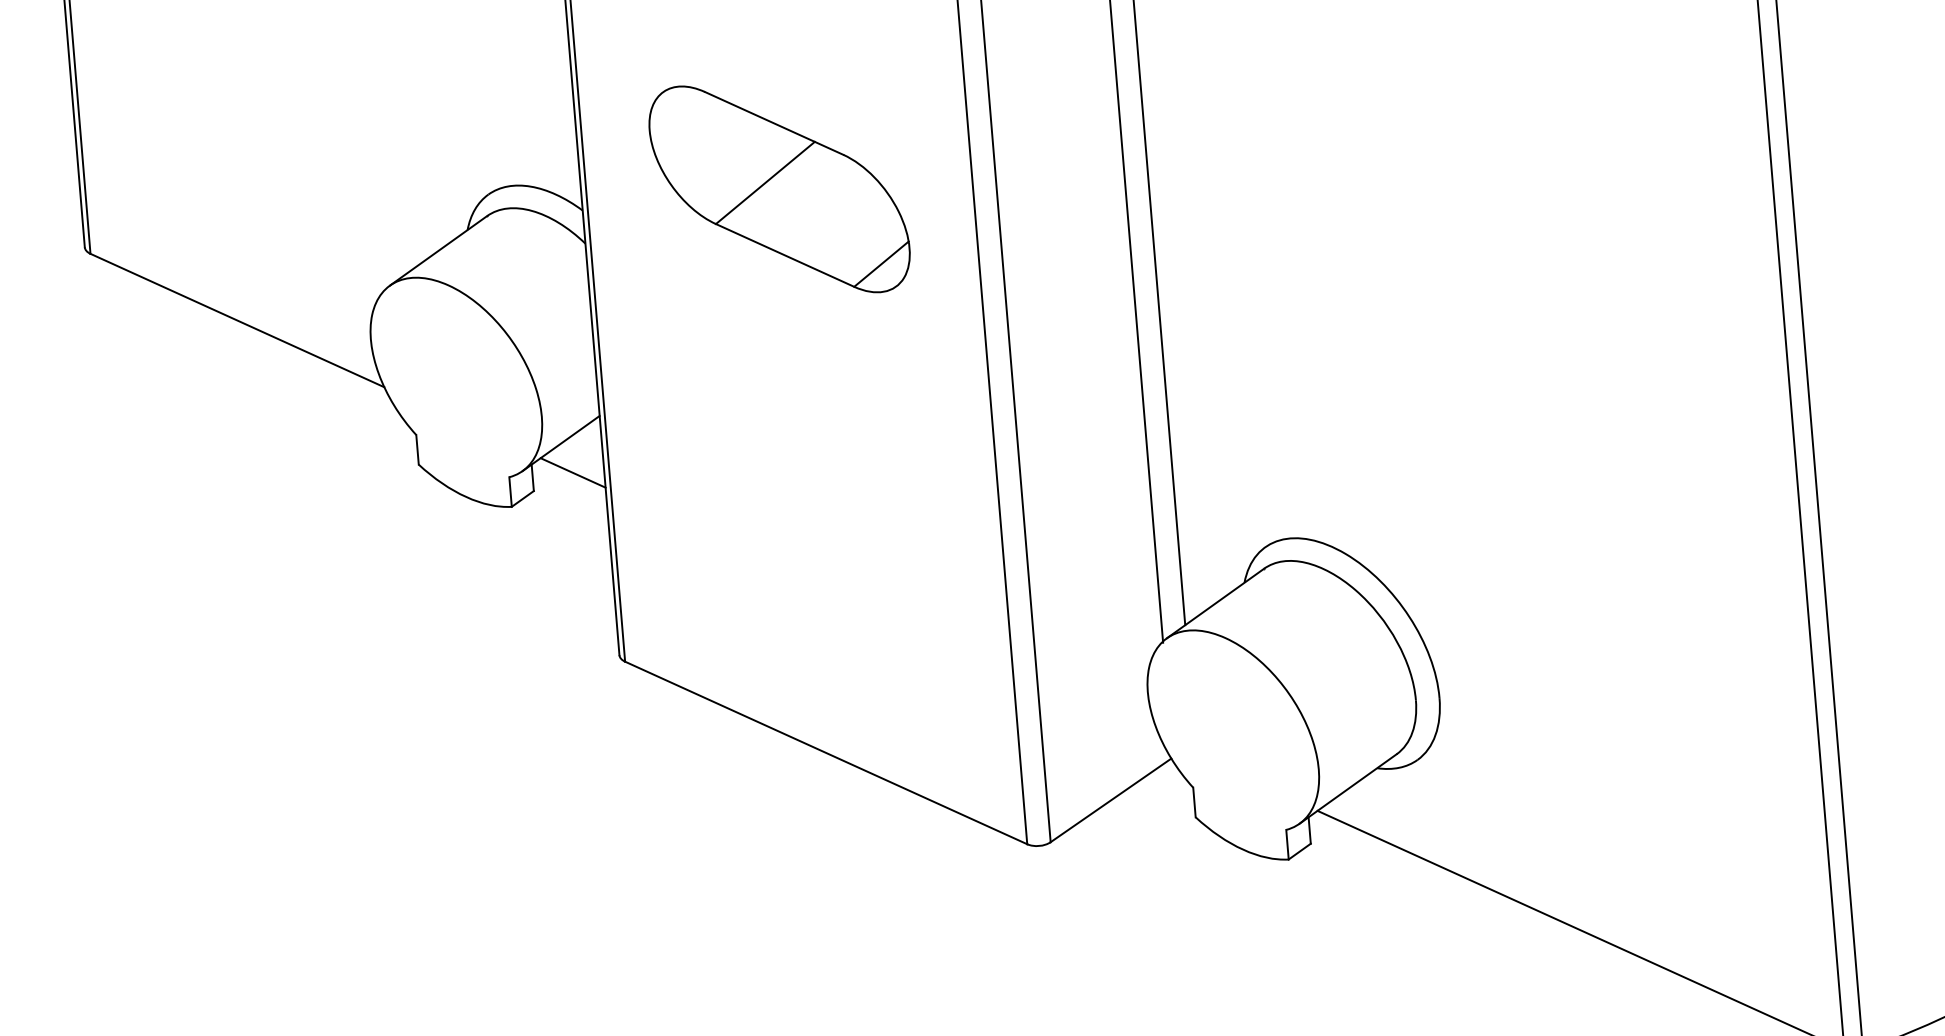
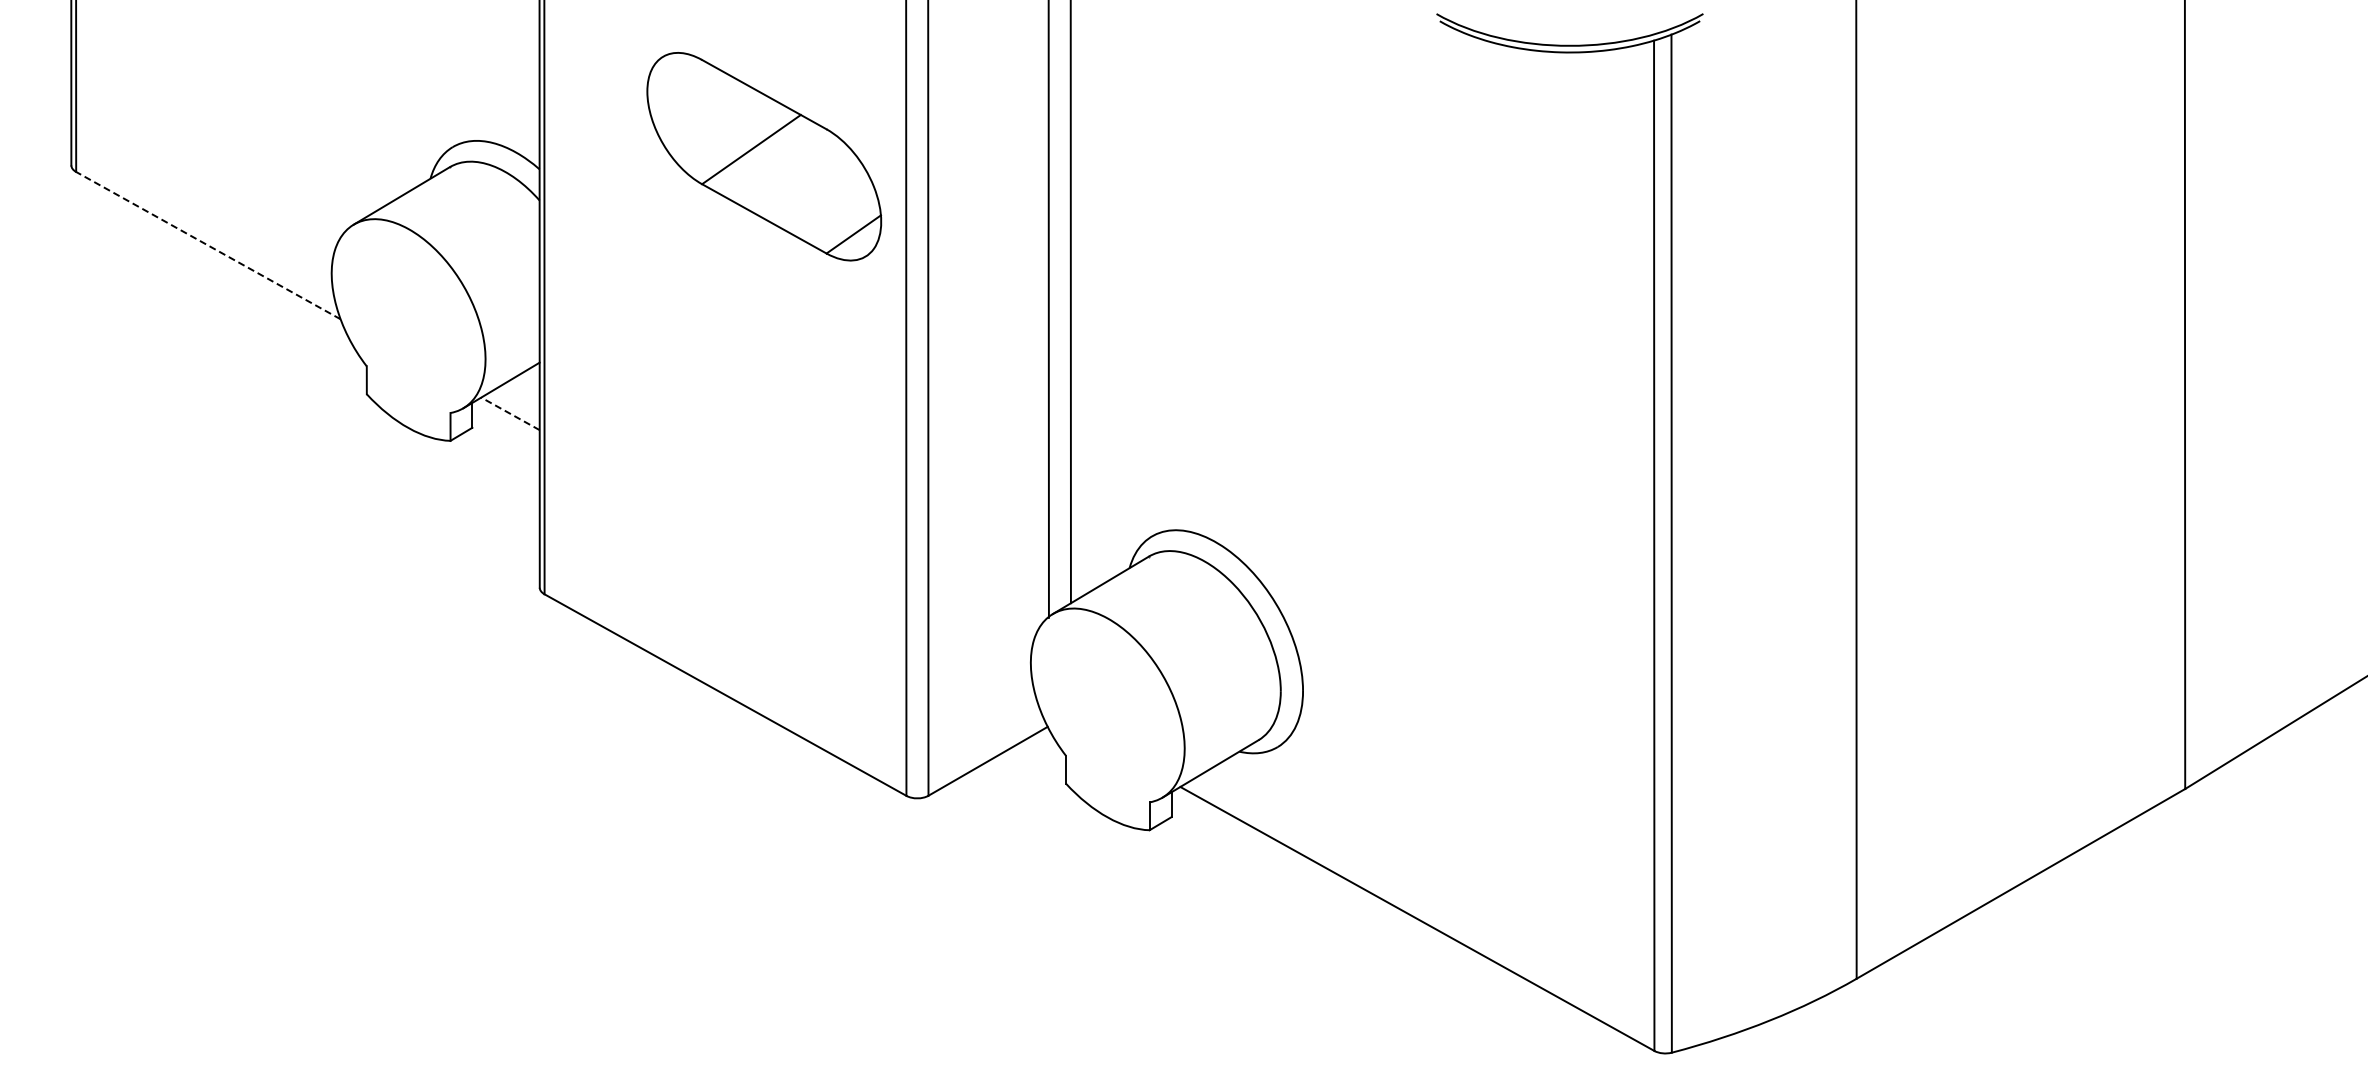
part: (779, 189) -> (764, 156), moved
line: (236, 320) -> (207, 245), solid -> dashed
line: (573, 472) -> (510, 413), solid -> dashed

